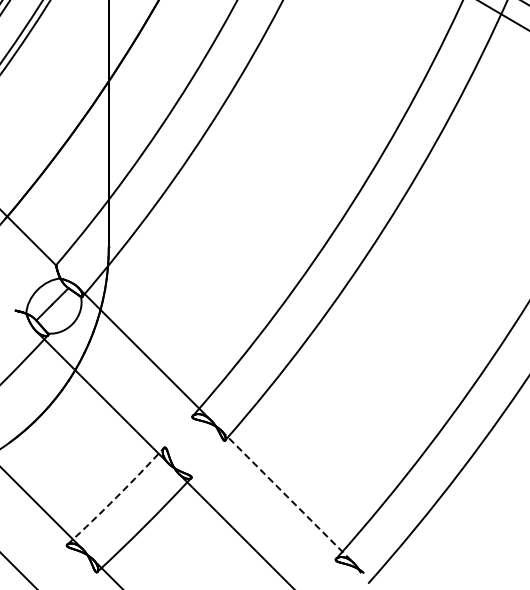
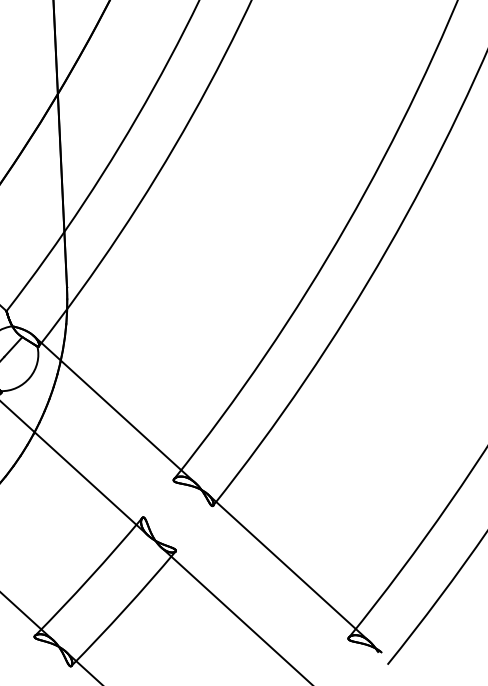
line: (287, 496) -> (288, 567), dashed -> solid
arc: (116, 497) -> (89, 578), dashed -> solid

